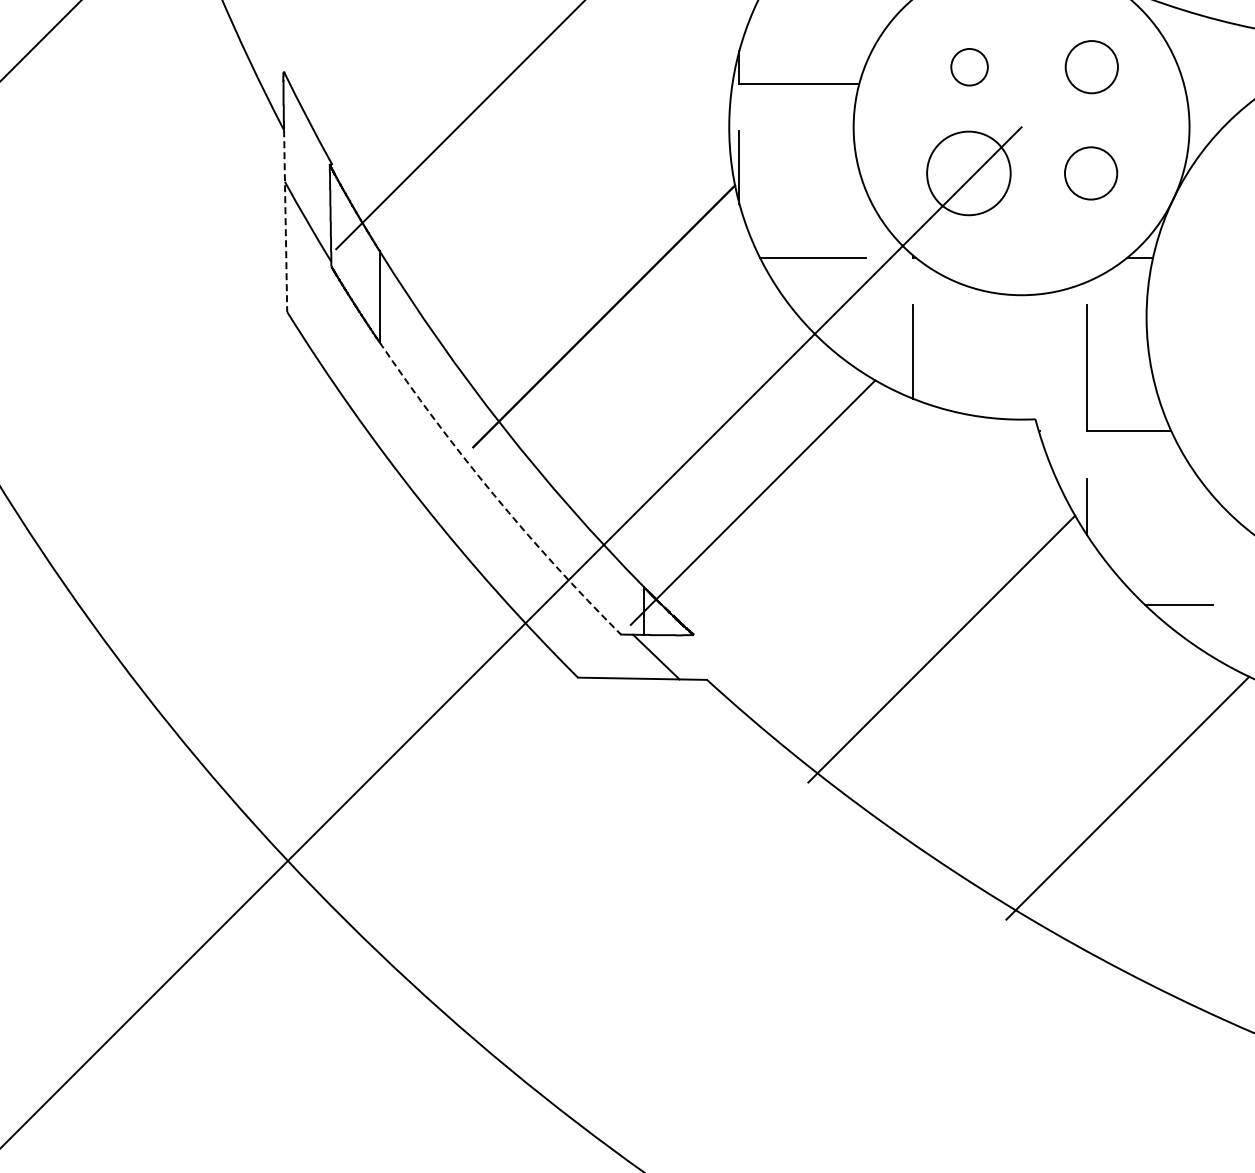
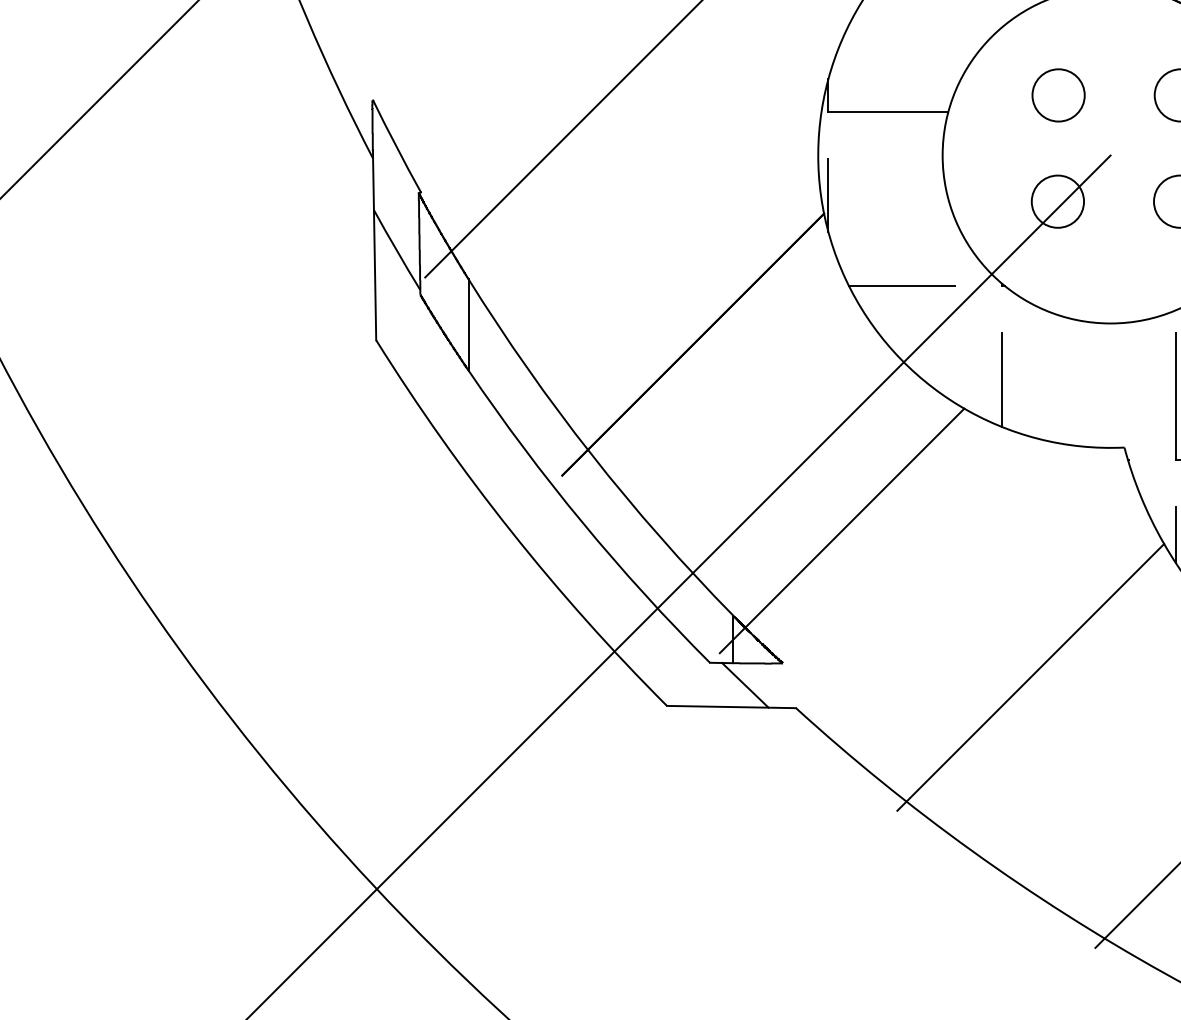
circle: (969, 67) -> (1058, 95), size x1.43
circle: (968, 173) -> (1057, 201), size x0.62
line: (285, 221) -> (374, 249), dashed -> solid
arc: (493, 494) -> (582, 522), dashed -> solid

